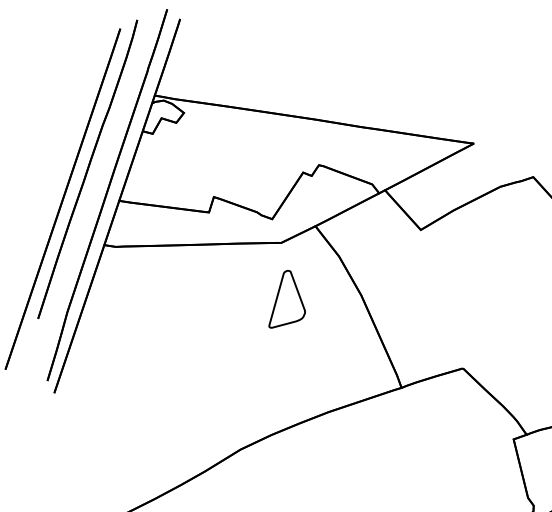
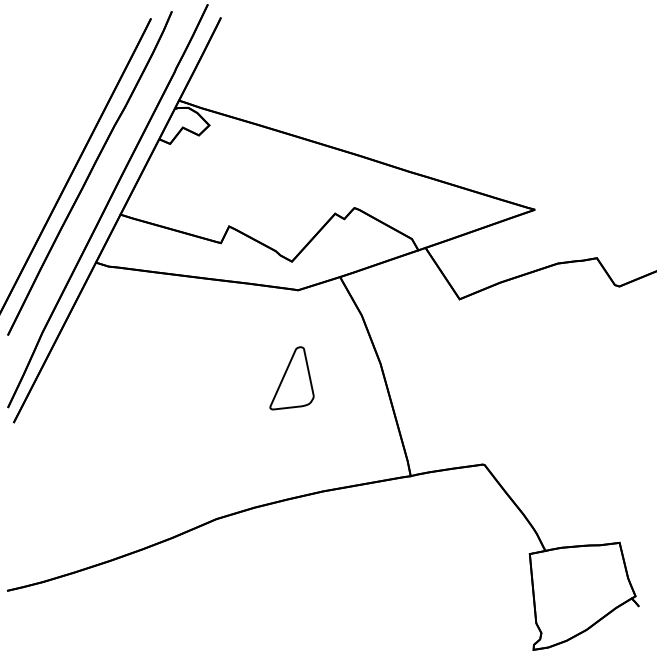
part: (283, 298) -> (291, 378), moved

